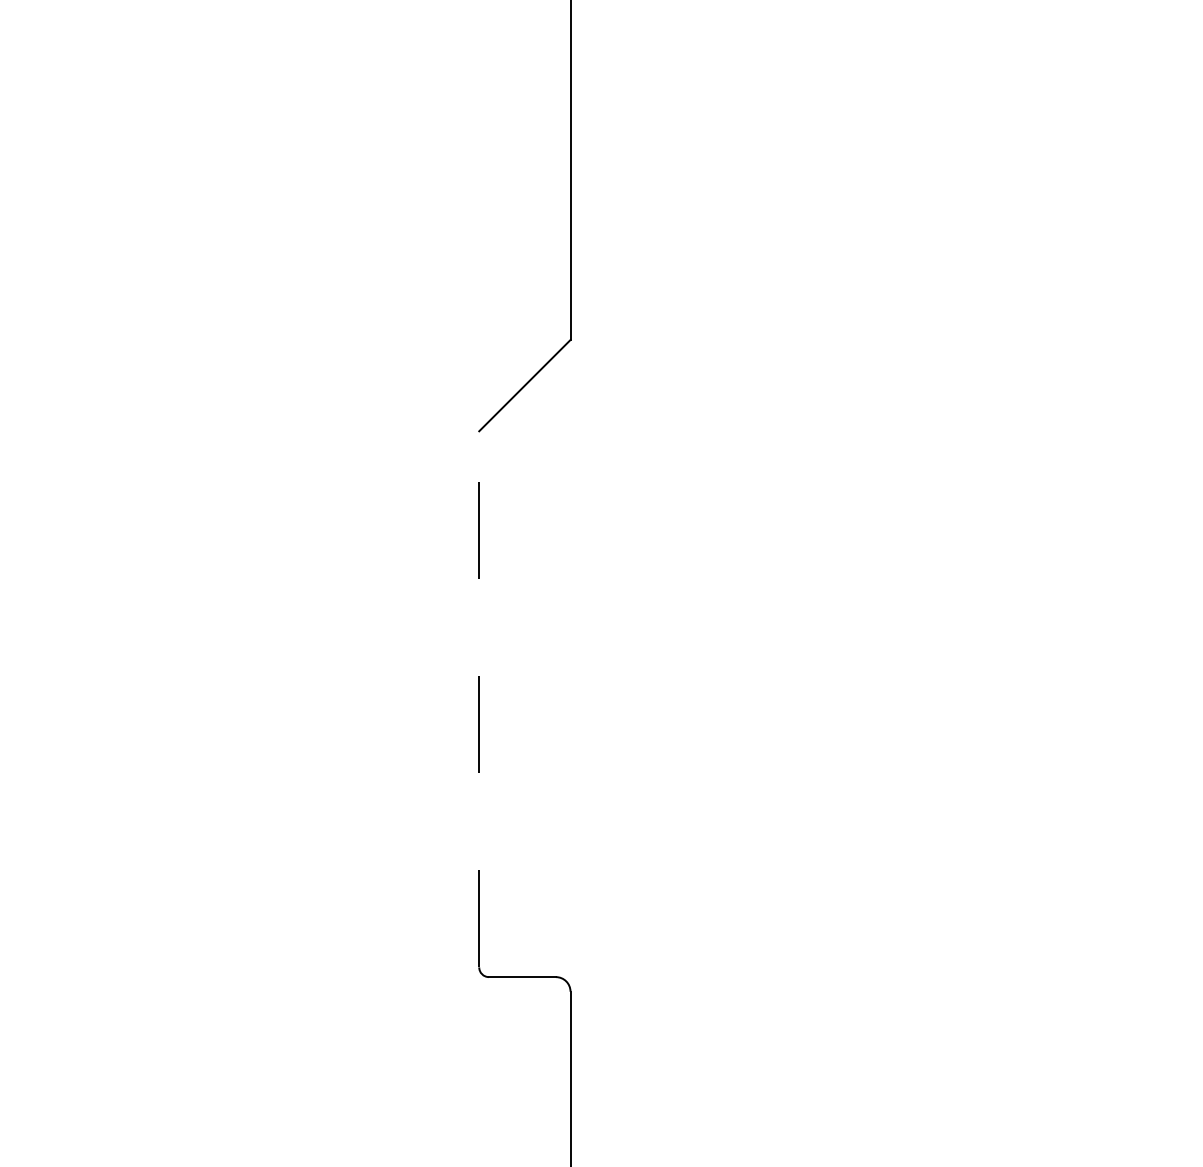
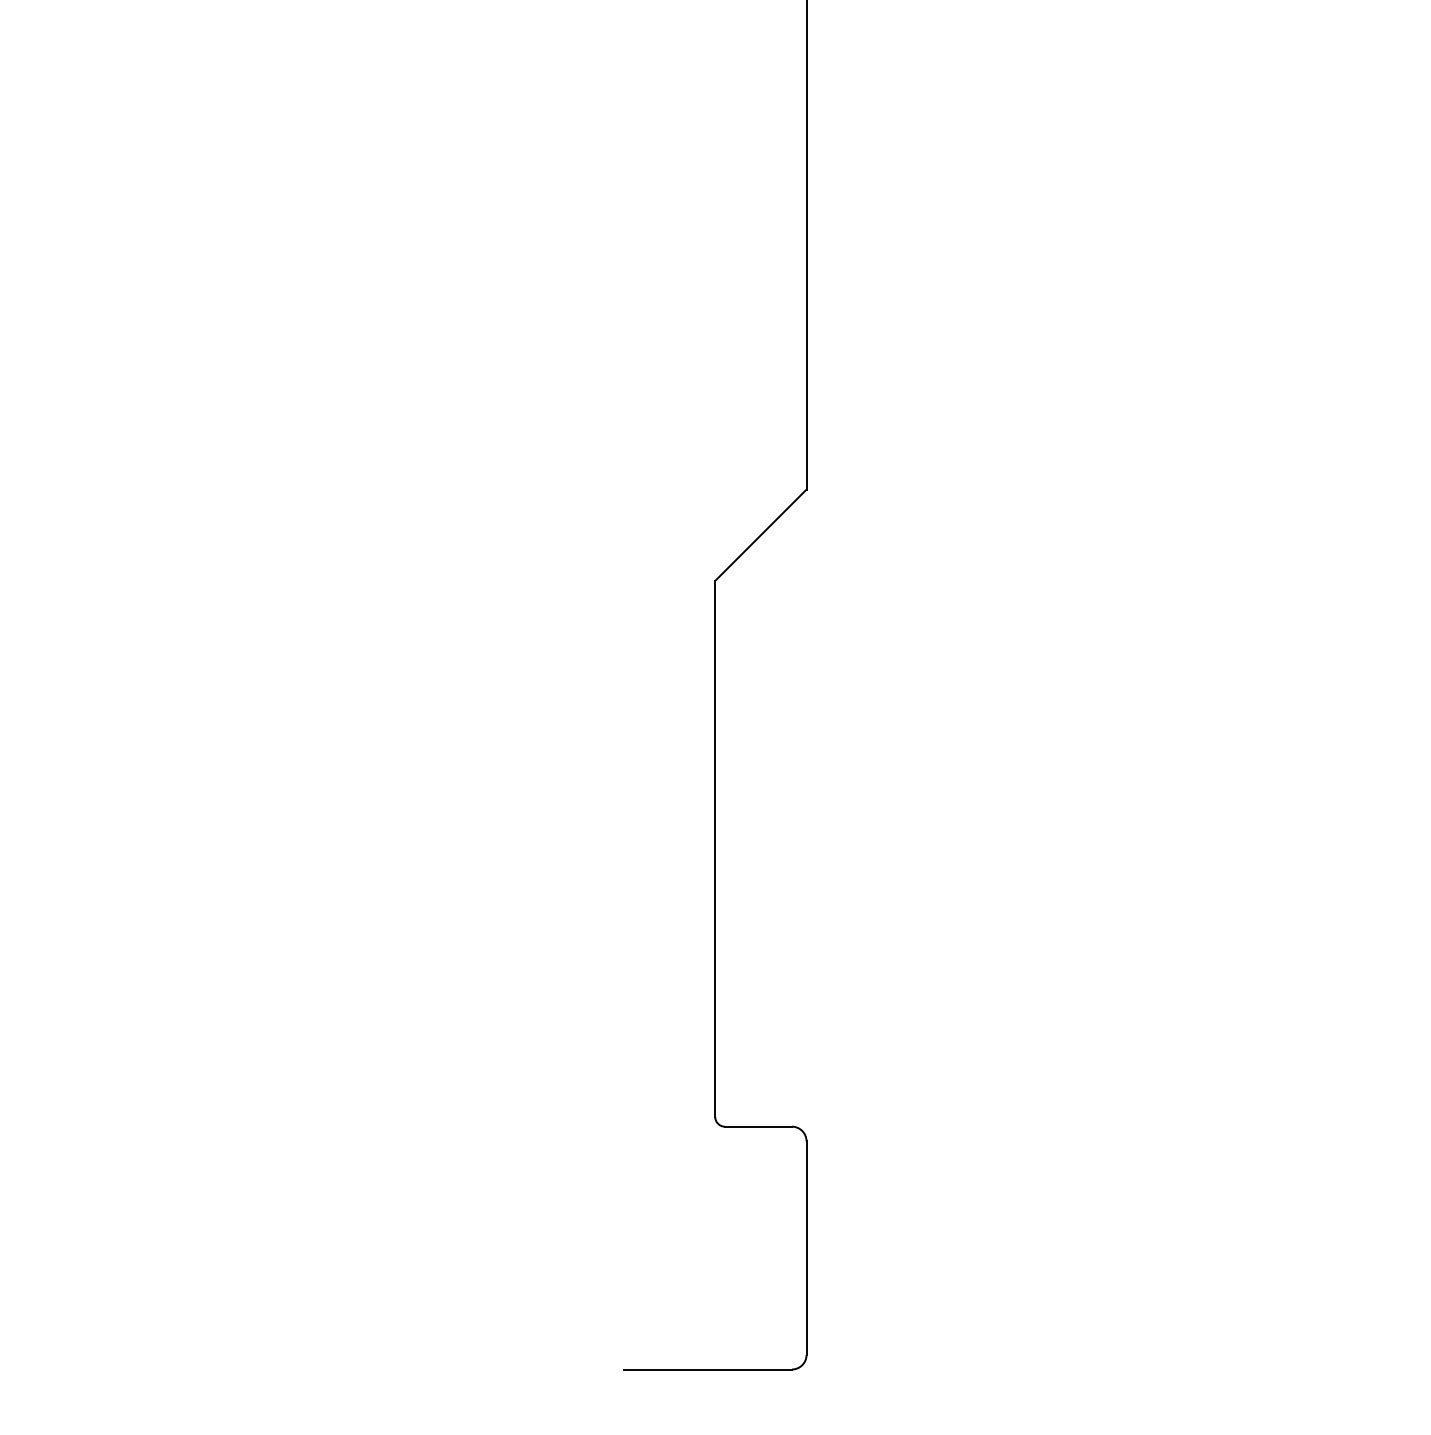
line: (479, 698) -> (715, 848), dashed -> solid

